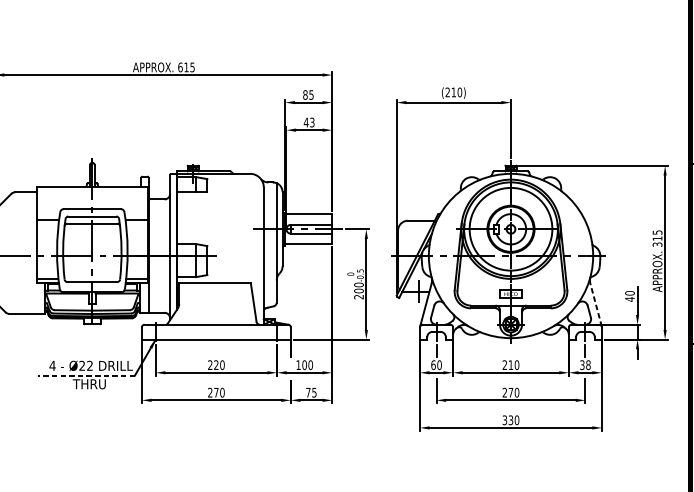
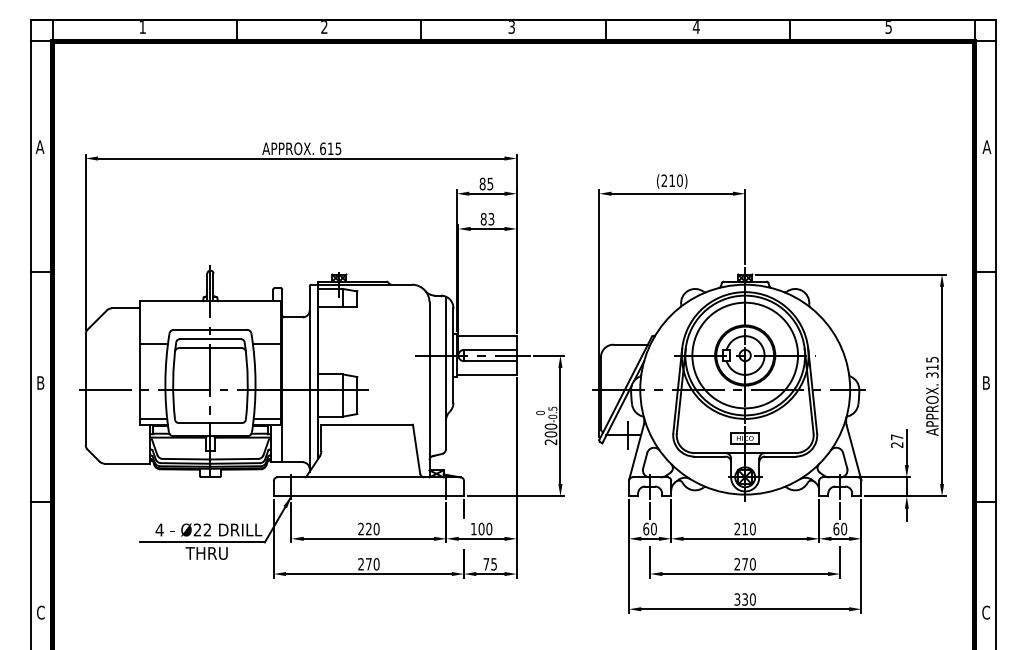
text: (306, 121) -> (483, 218), 43 -> 83
text: (629, 296) -> (896, 441), 40 -> 27
line: (595, 305) -> (853, 452), dashed -> solid
text: (585, 364) -> (840, 528), 38 -> 60
line: (86, 375) -> (202, 542), dashed -> solid

